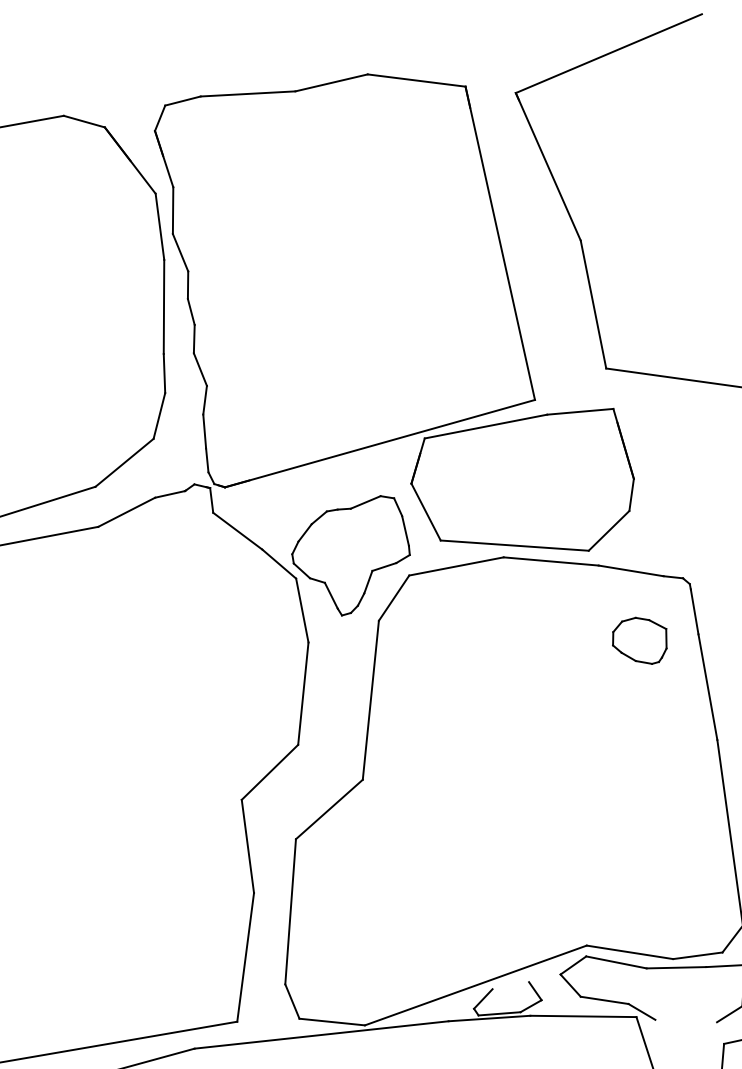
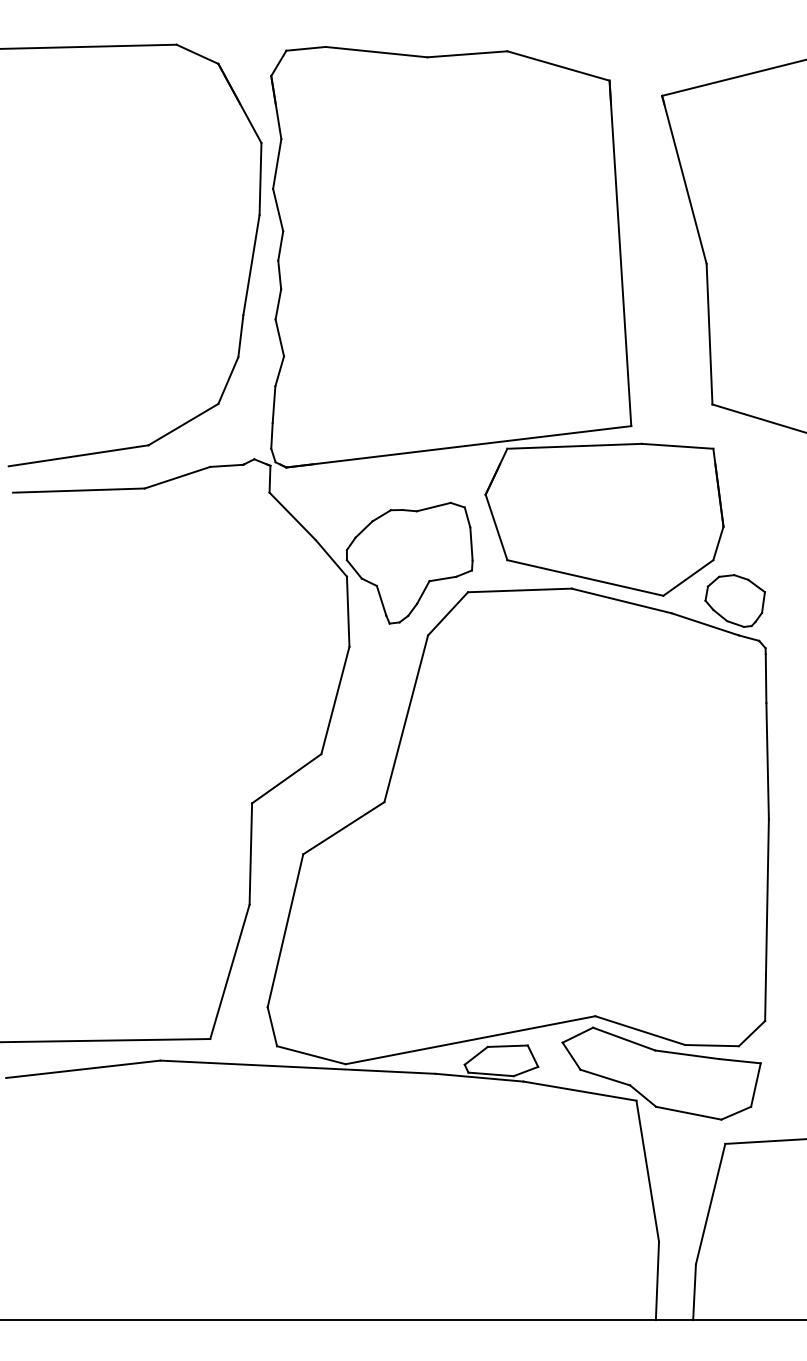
part: (639, 641) -> (734, 600), moved
line: (510, 985) -> (507, 1045), added
line: (685, 1020) -> (688, 1112), added

